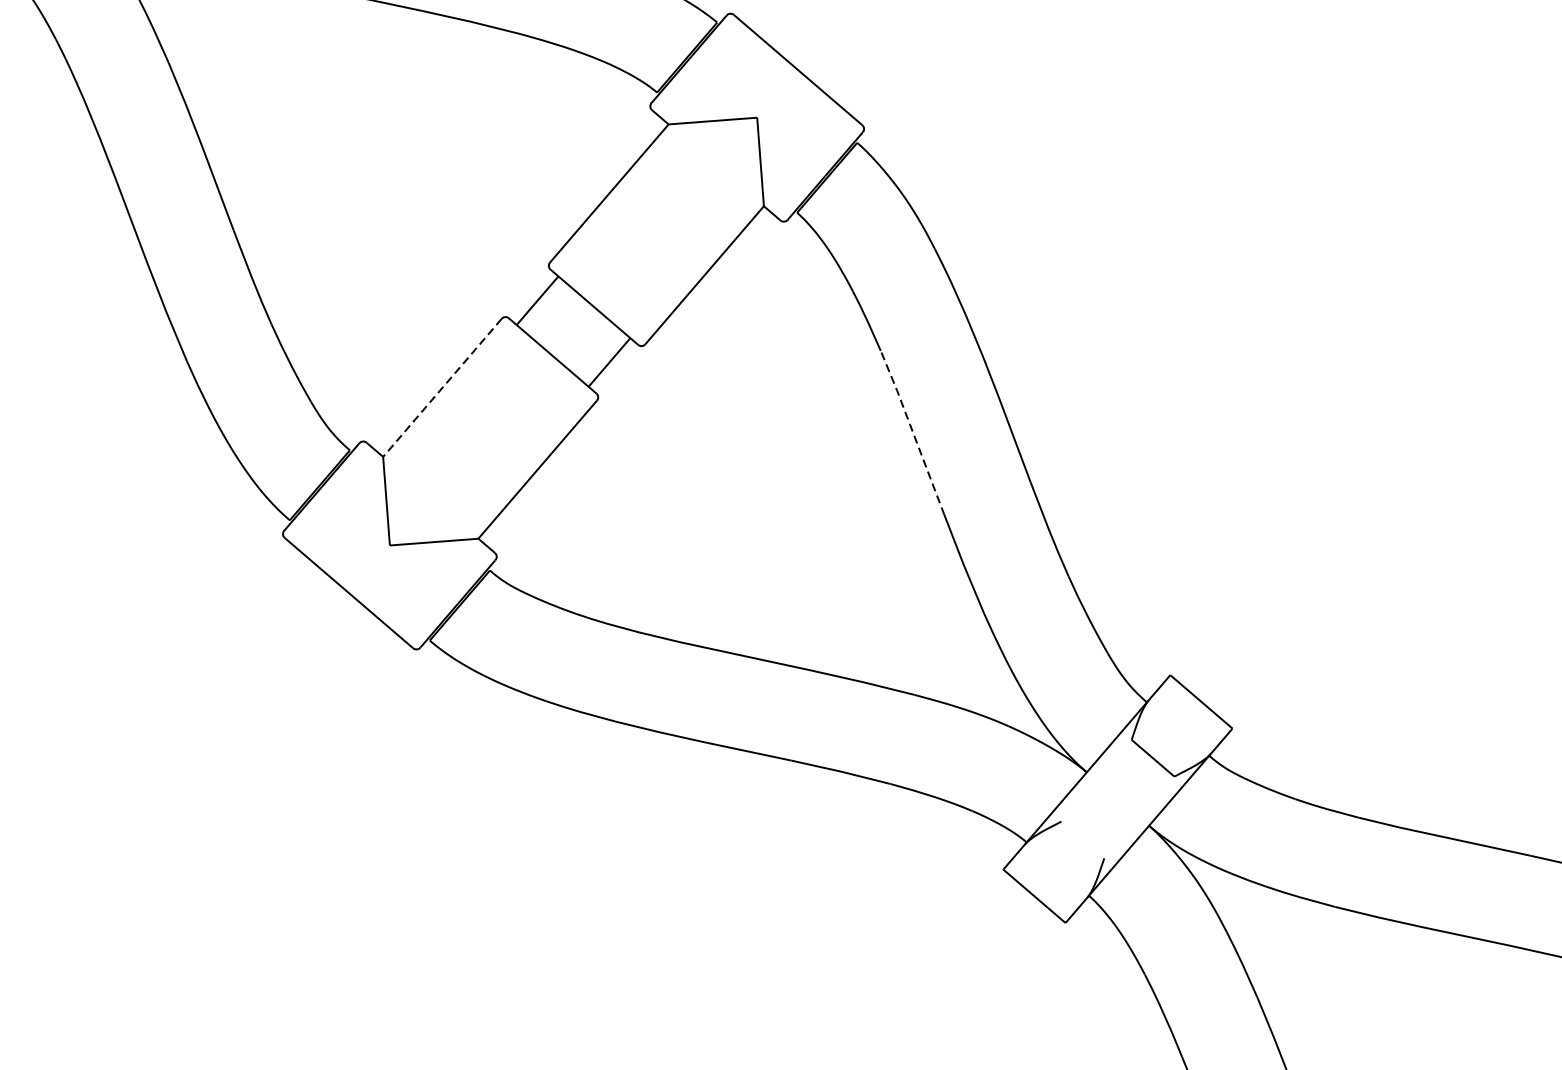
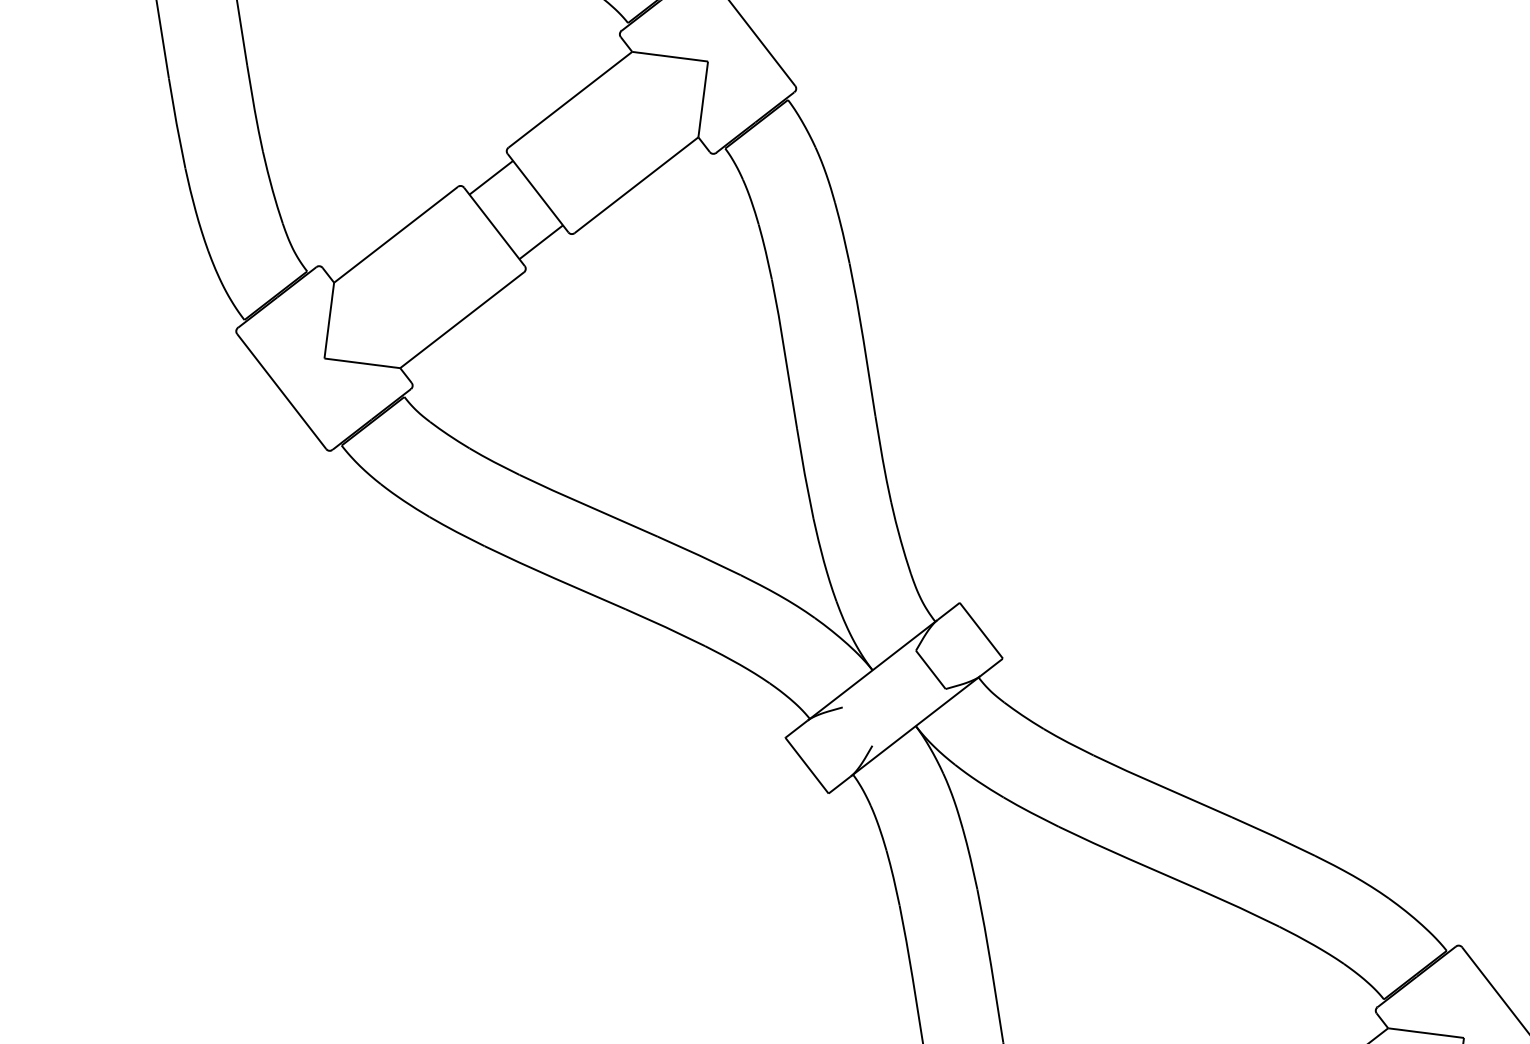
line: (441, 388) -> (395, 235), dashed -> solid
line: (912, 432) -> (784, 353), dashed -> solid

